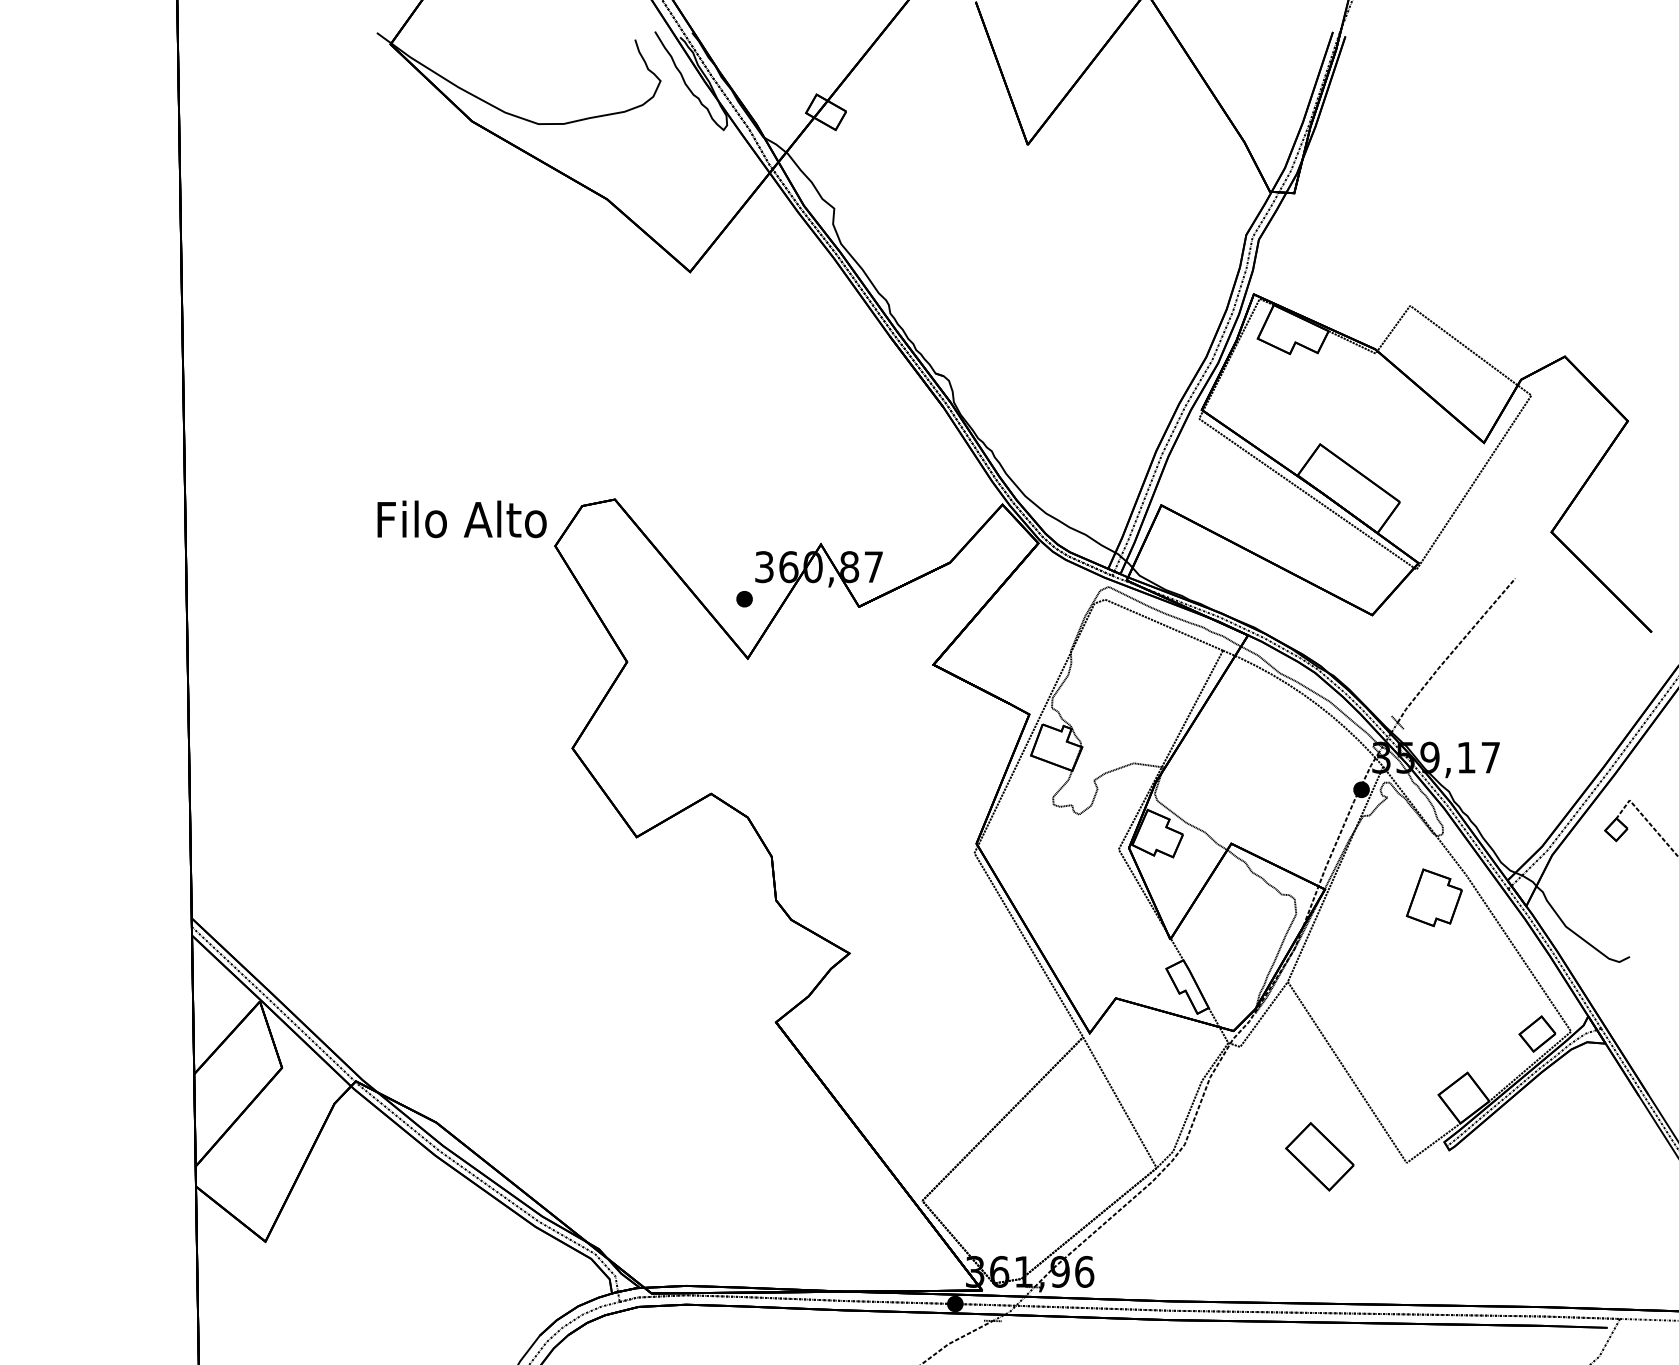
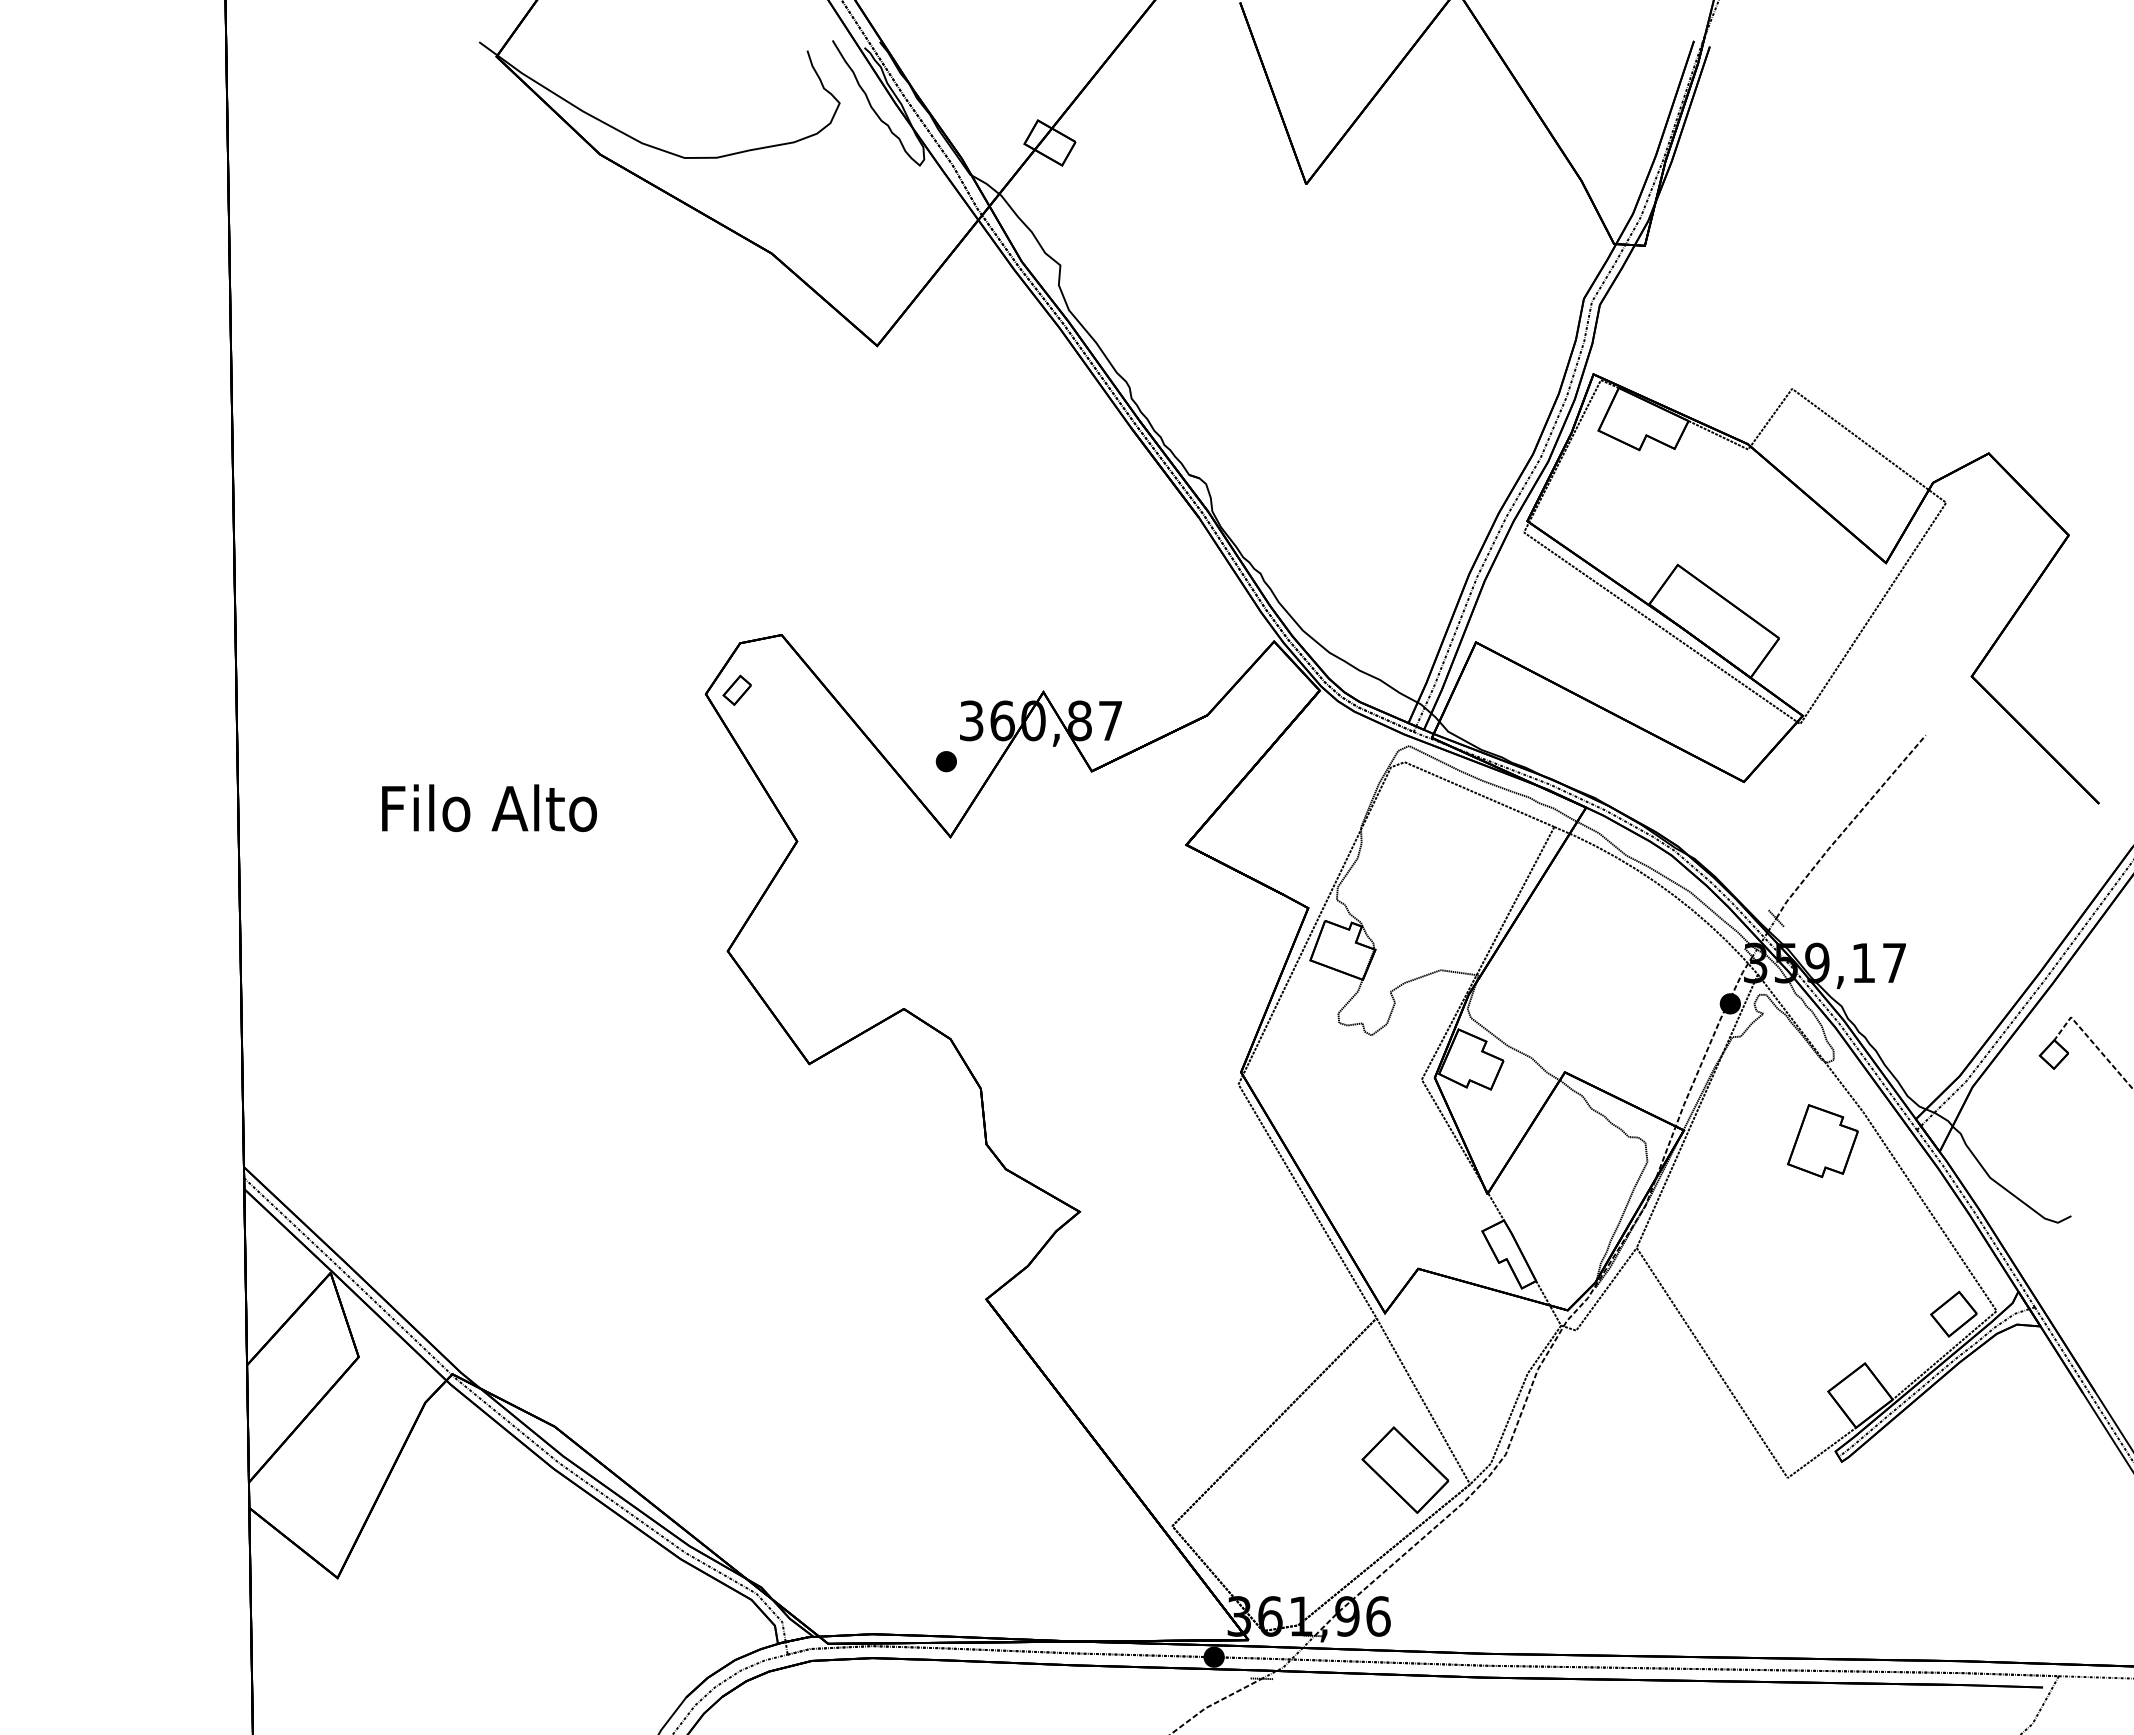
text: (462, 518) -> (489, 807), moved
part: (579, 542) -> (736, 689), added
part: (1319, 1156) -> (1404, 1469), moved

